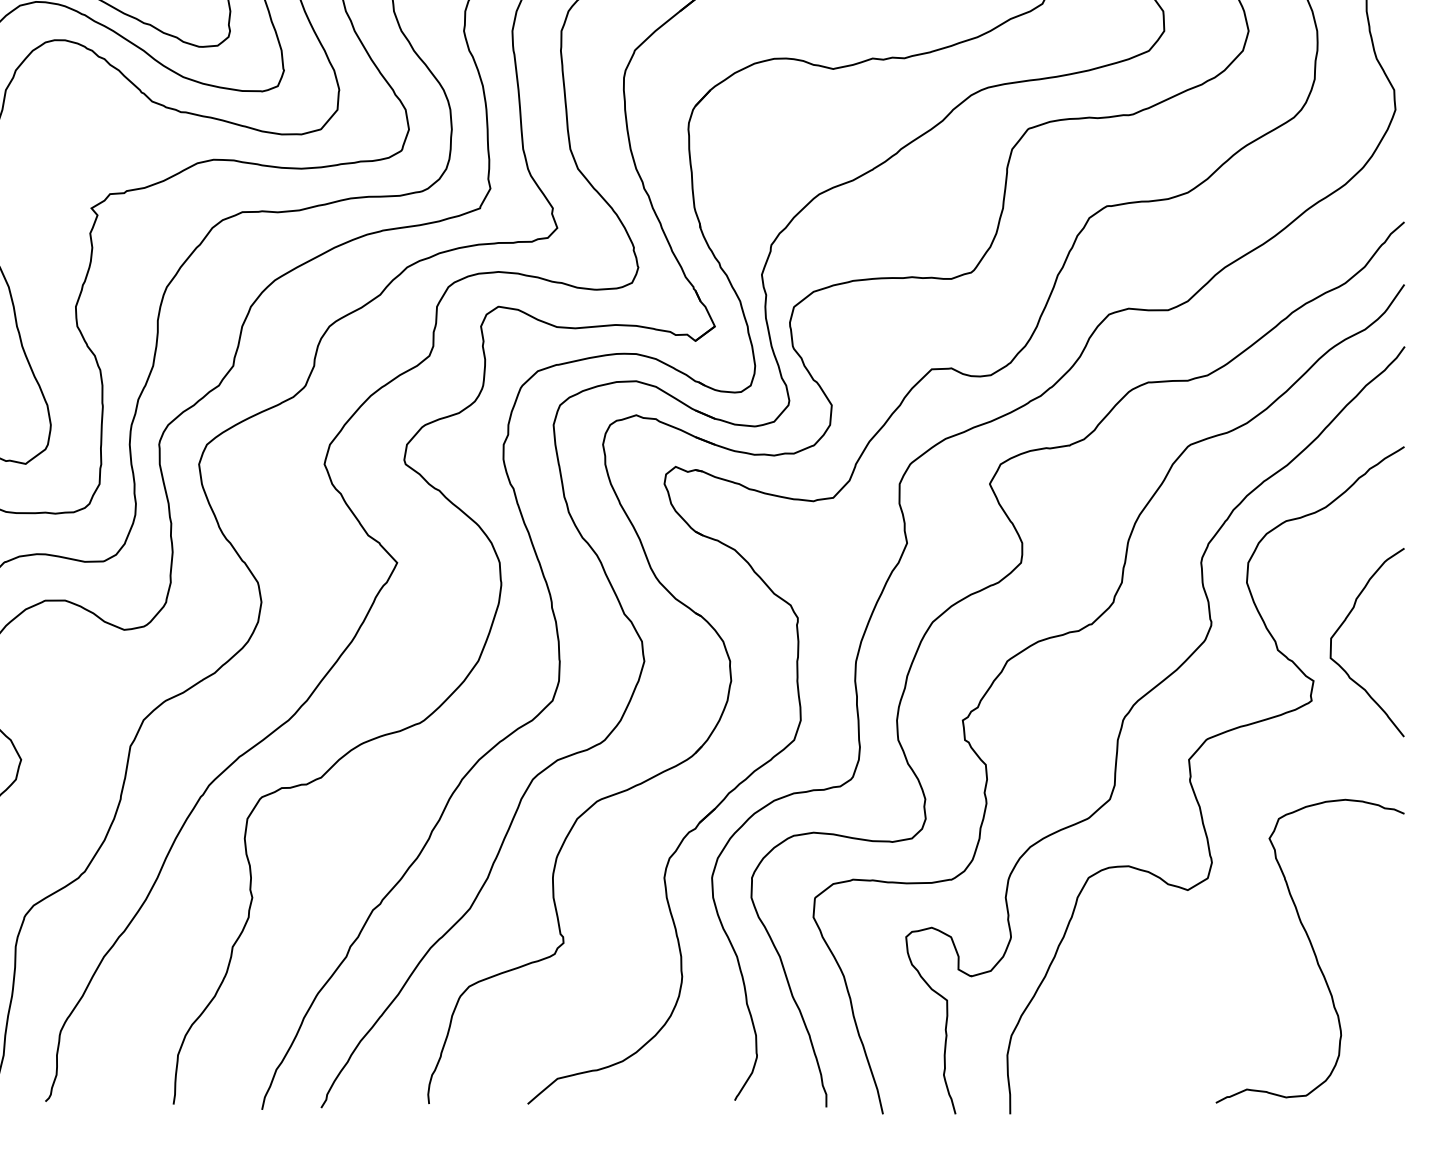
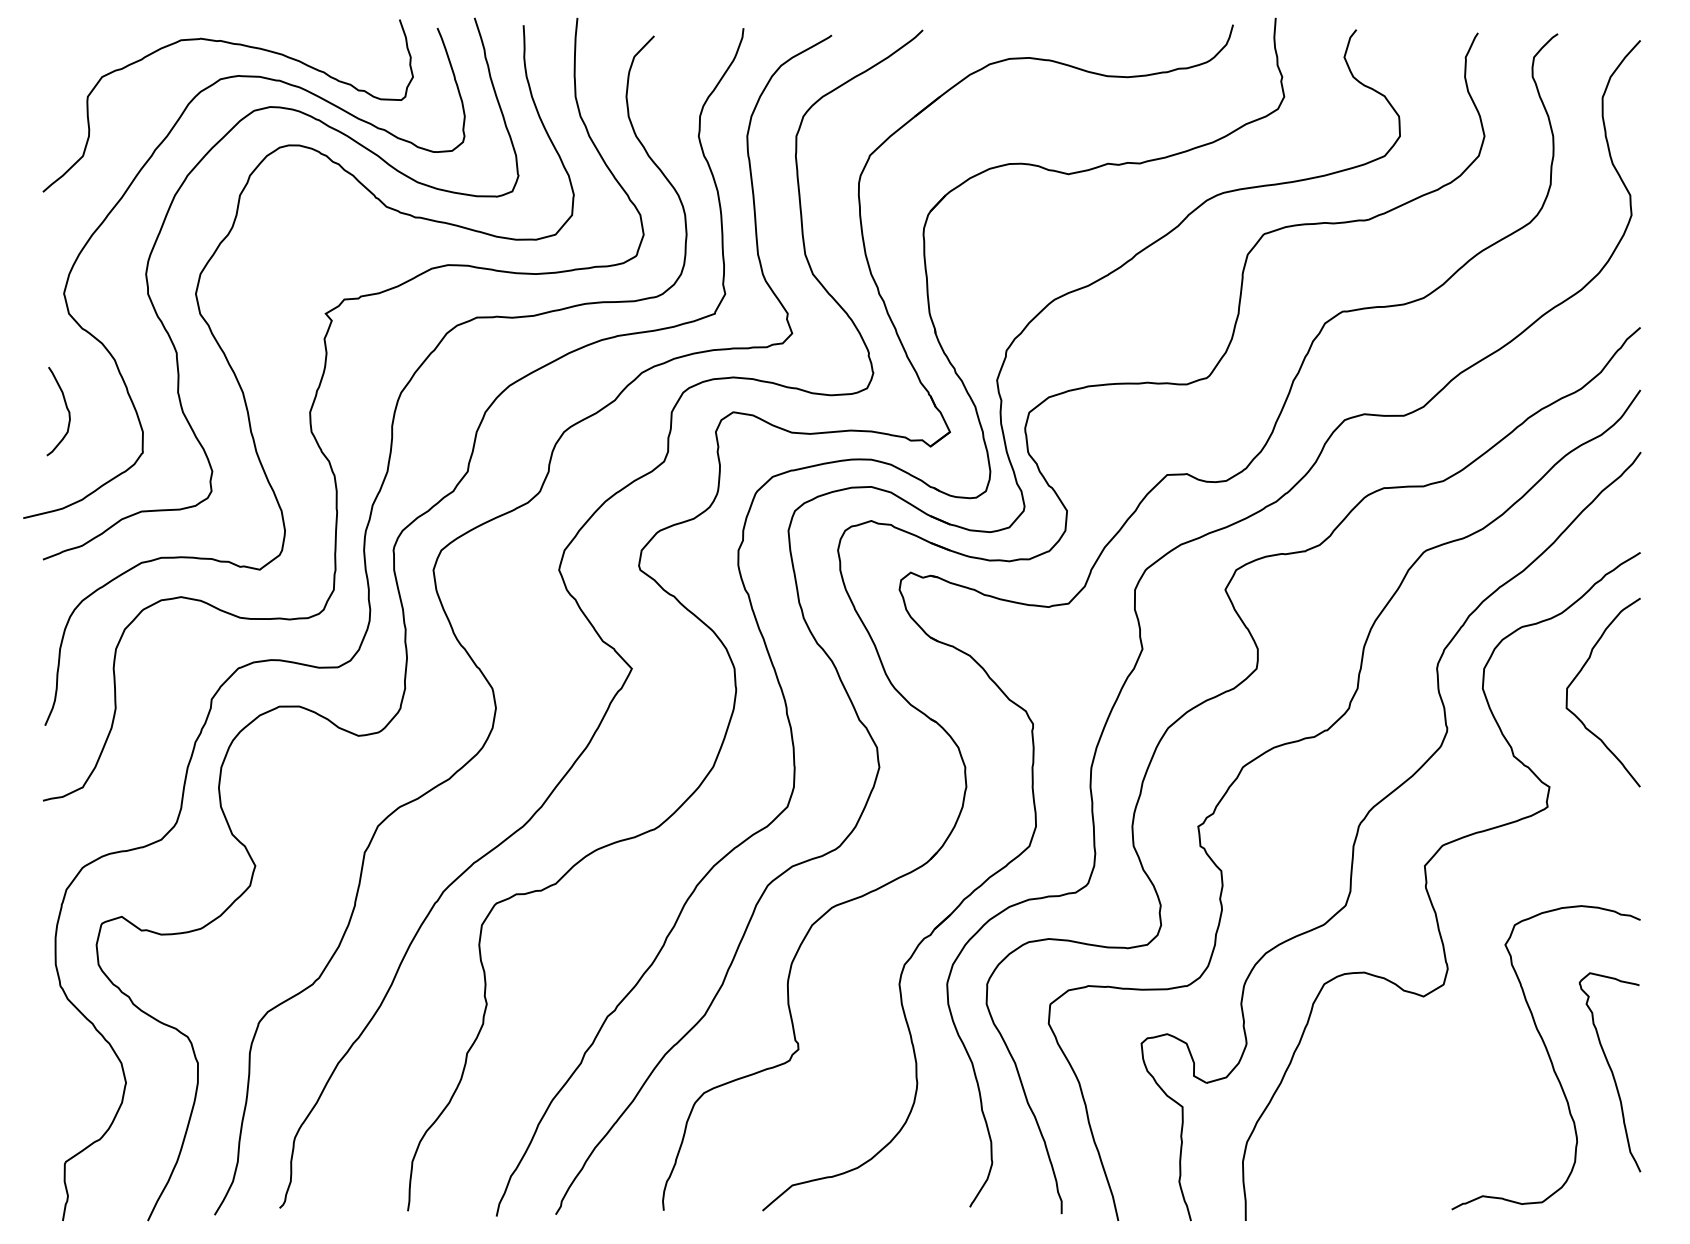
curve: (1342, 625) -> (1578, 675), moved
curve: (1374, 965) -> (1610, 1071), added

